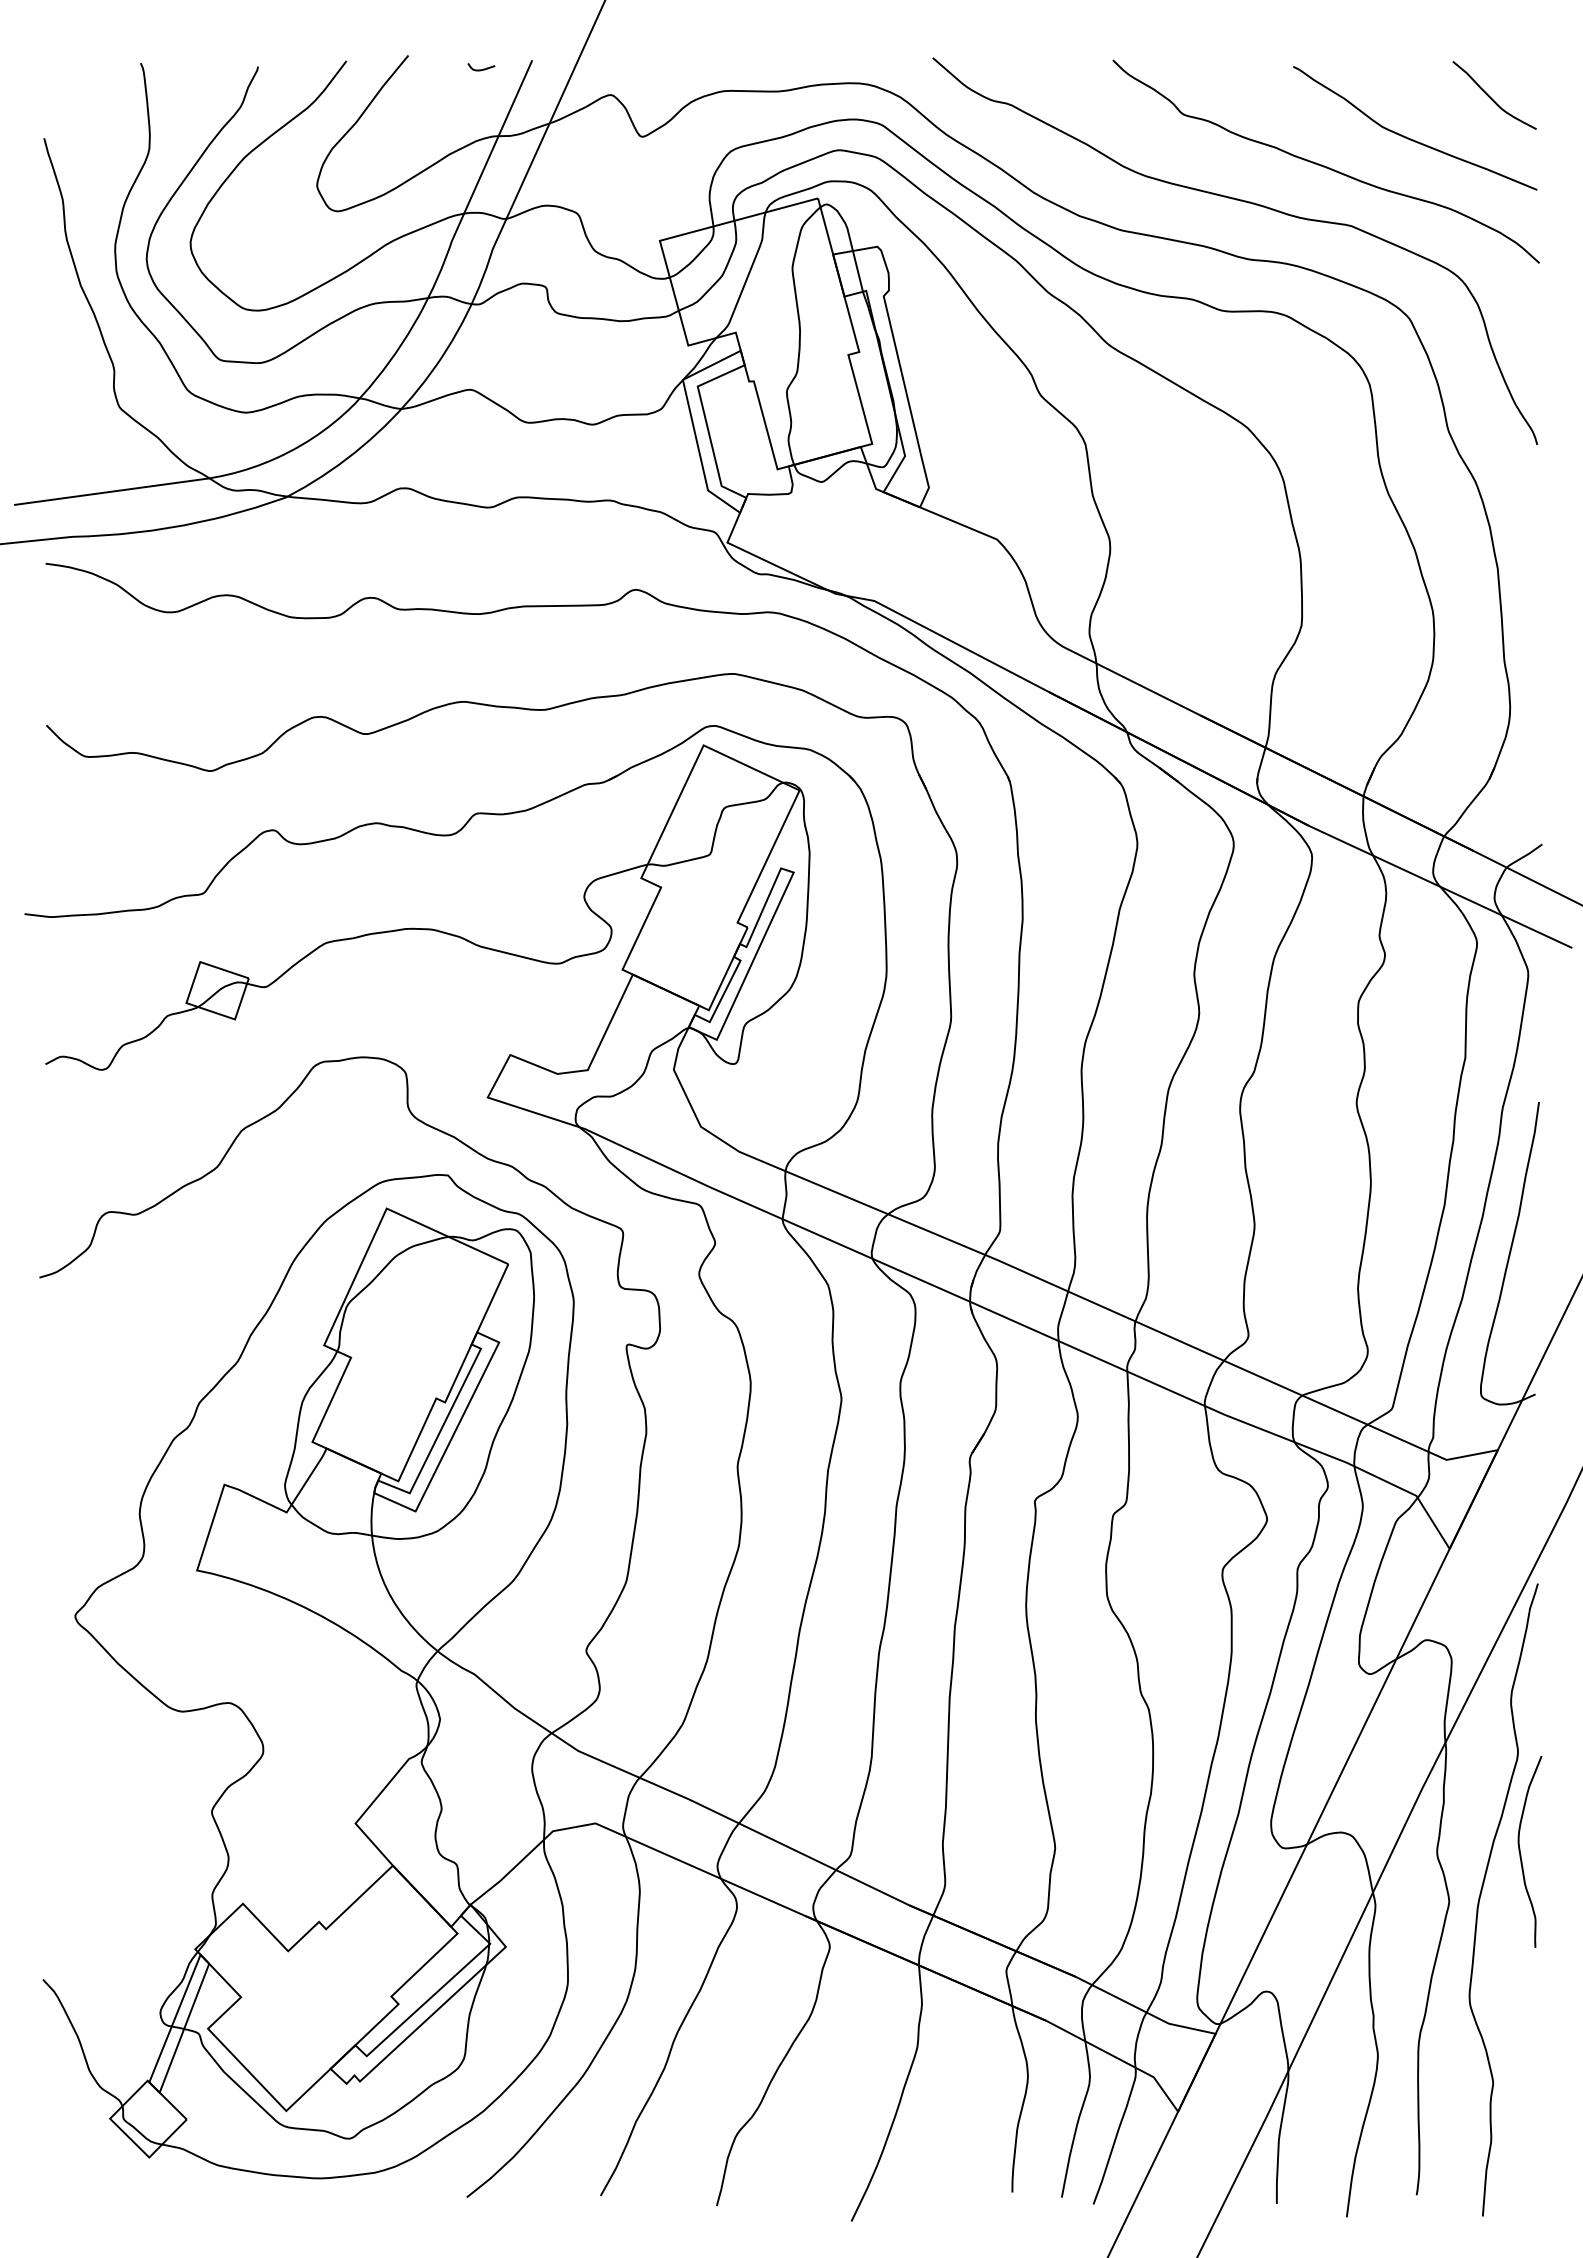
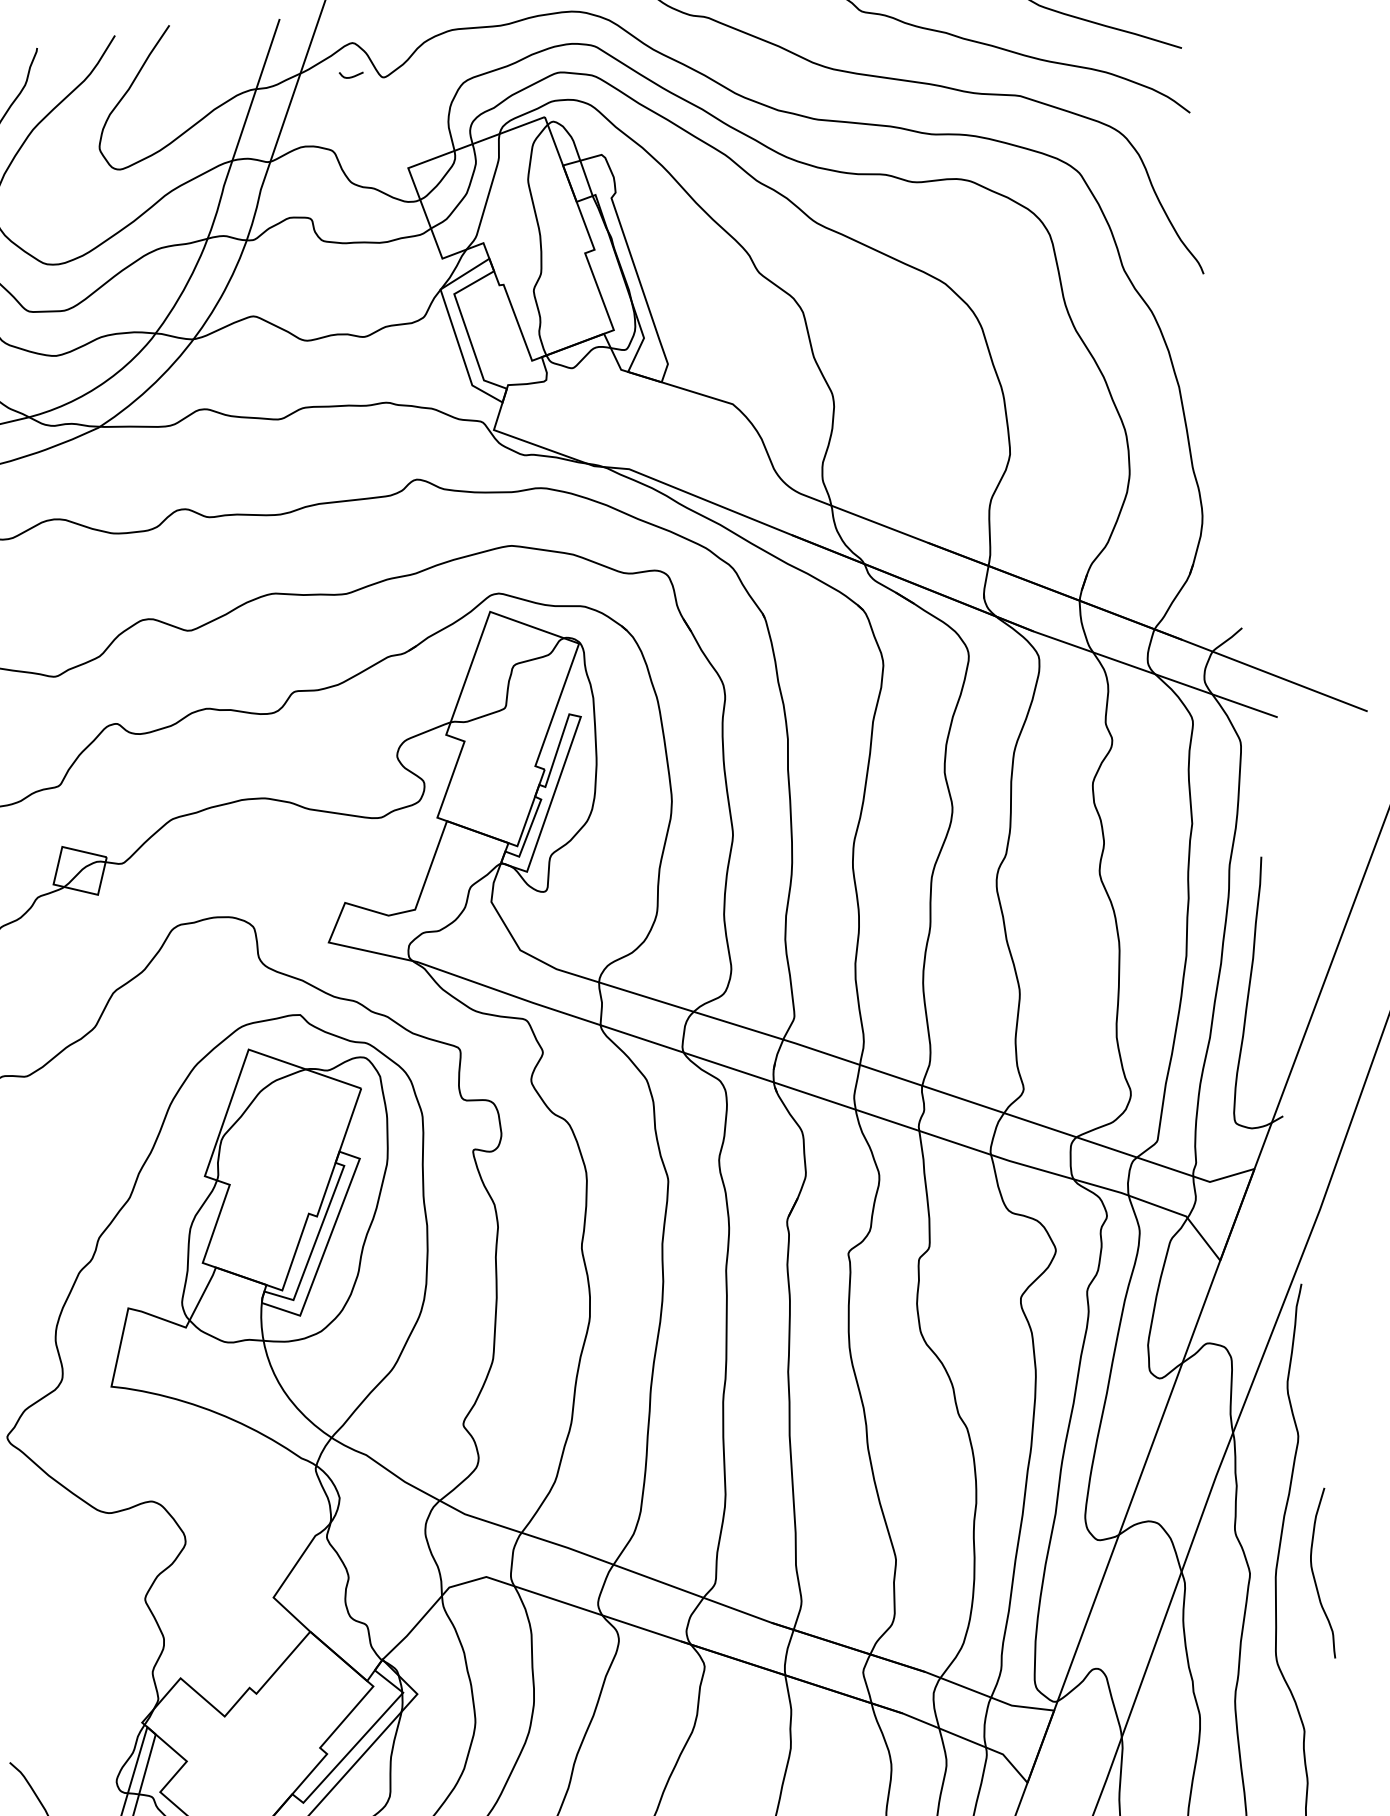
curve: (481, 69) -> (351, 76), moved
curve: (1521, 1854) -> (1314, 1576), moved

